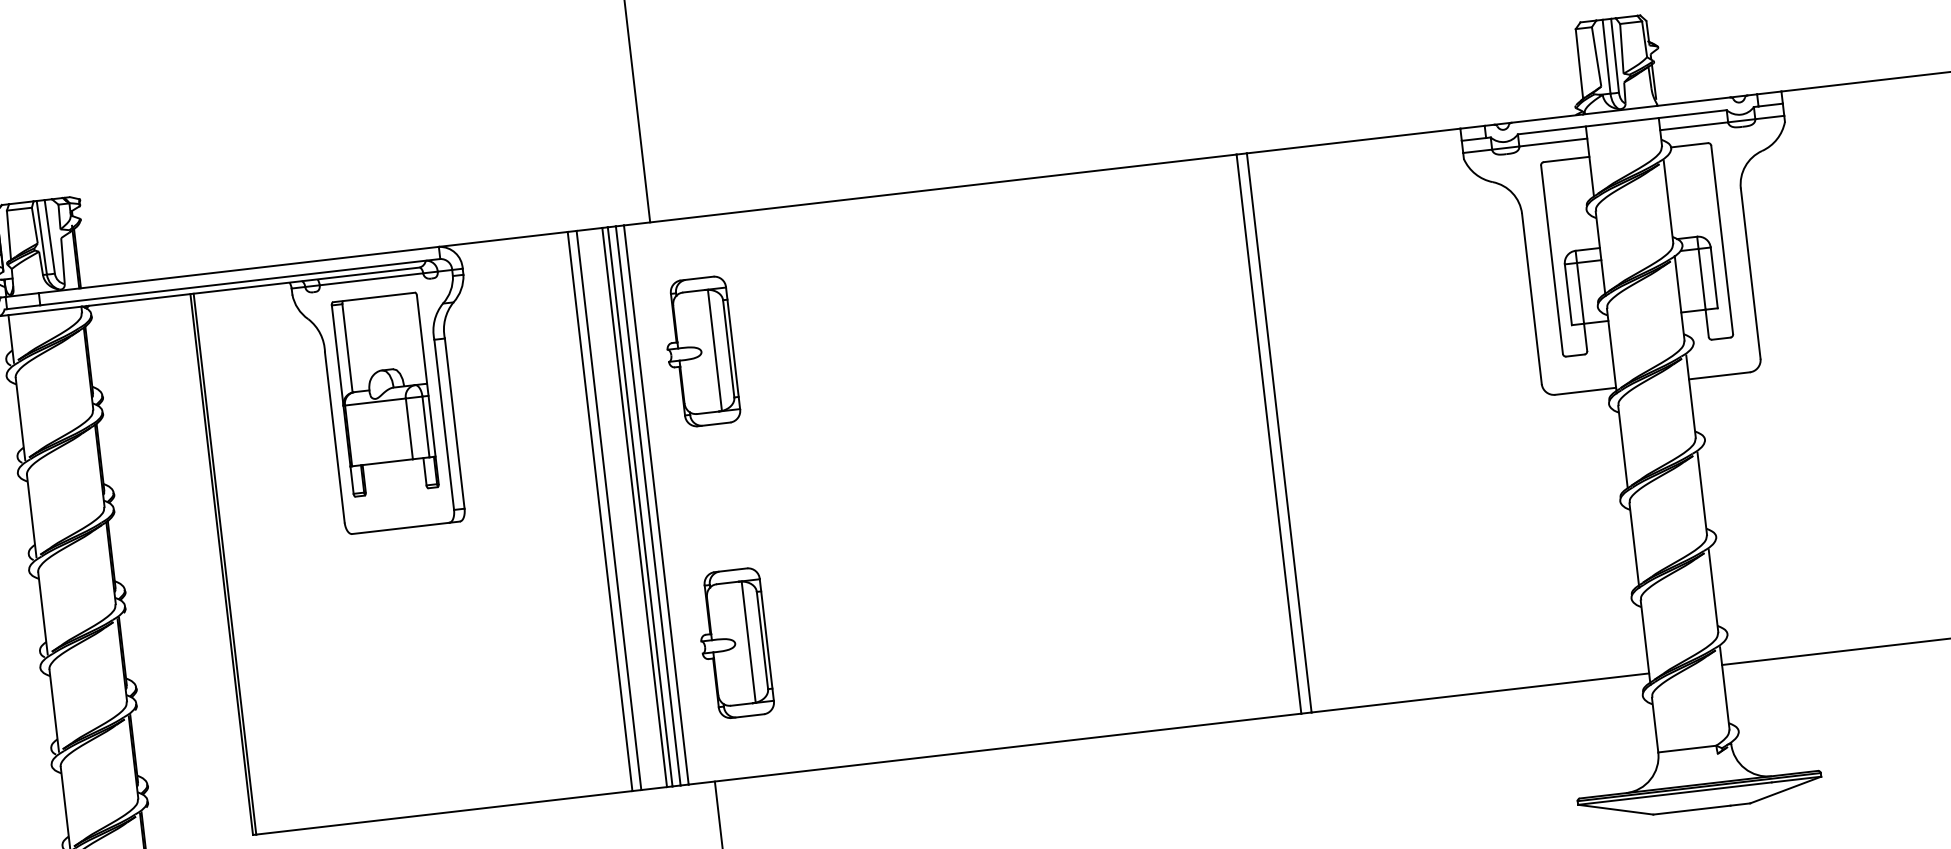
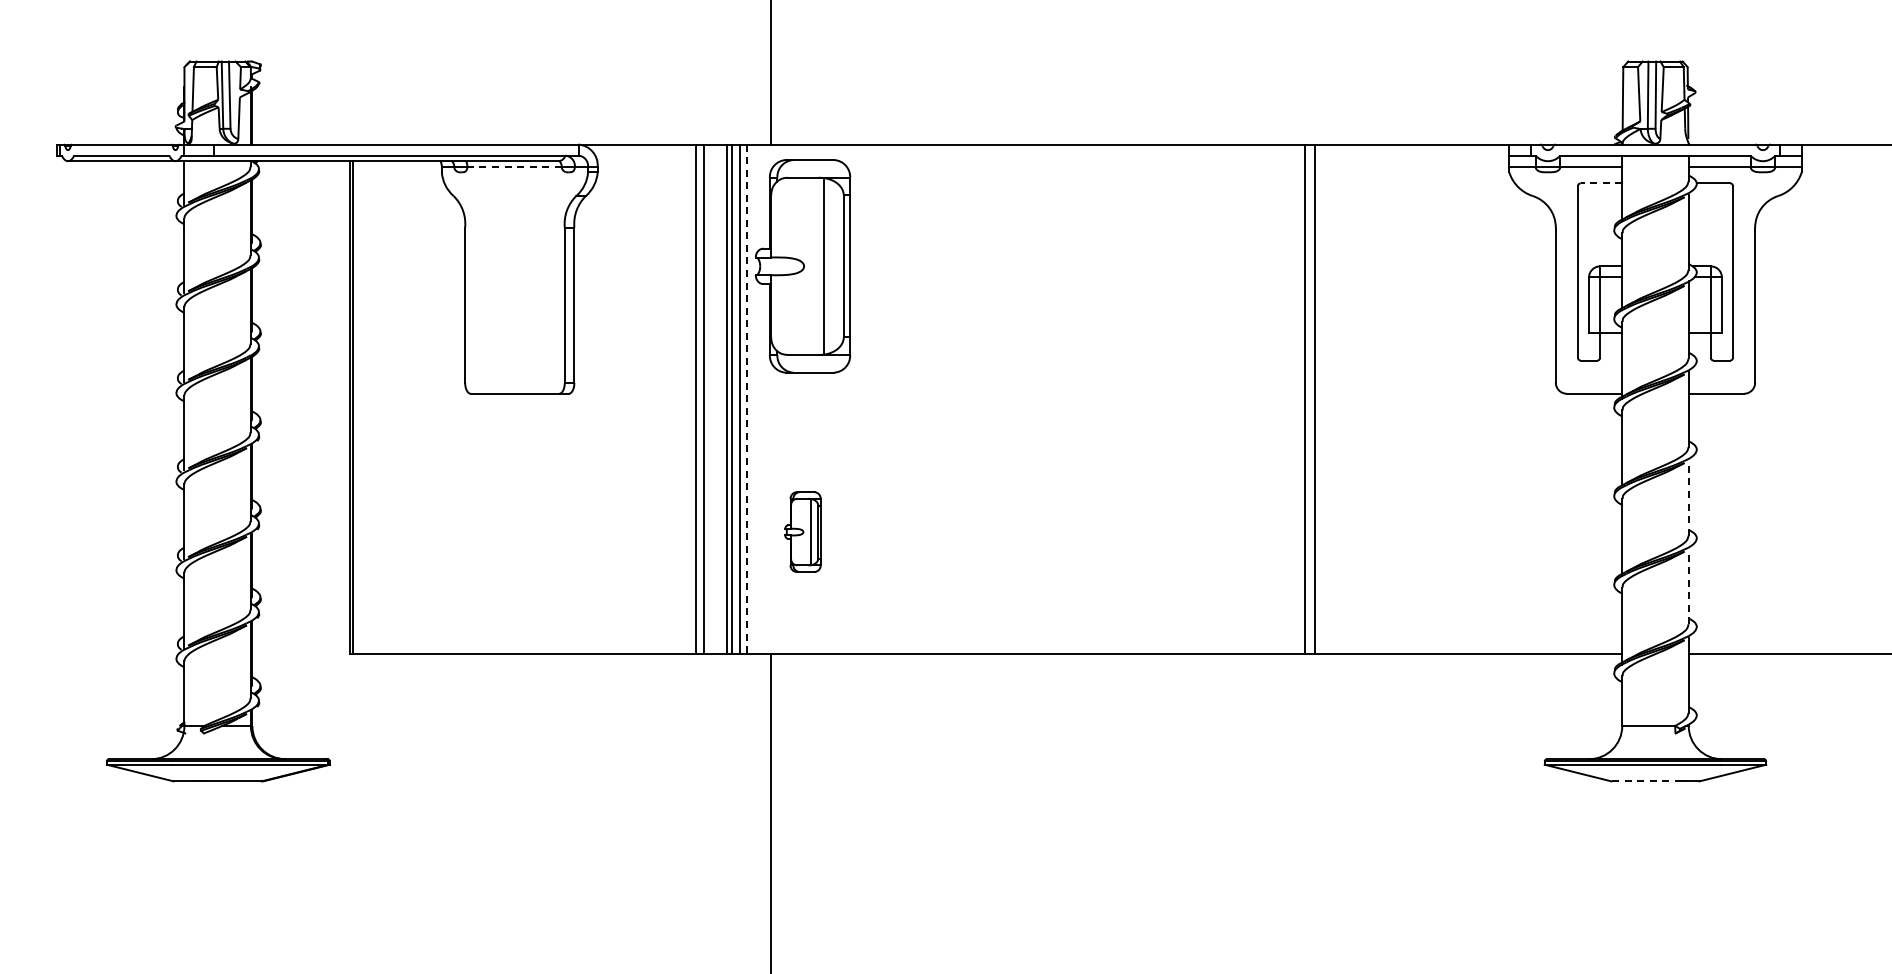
line: (1566, 159) -> (1601, 183), solid -> dashed
line: (371, 279) -> (514, 166), solid -> dashed
part: (700, 352) -> (802, 266), size x1.6
part: (384, 394) -> (514, 271), removed
line: (1701, 493) -> (1688, 497), solid -> dashed
line: (656, 505) -> (747, 399), solid -> dashed
line: (1713, 590) -> (1688, 586), solid -> dashed
part: (733, 643) -> (802, 531), size x0.6
line: (1691, 810) -> (1646, 781), solid -> dashed

